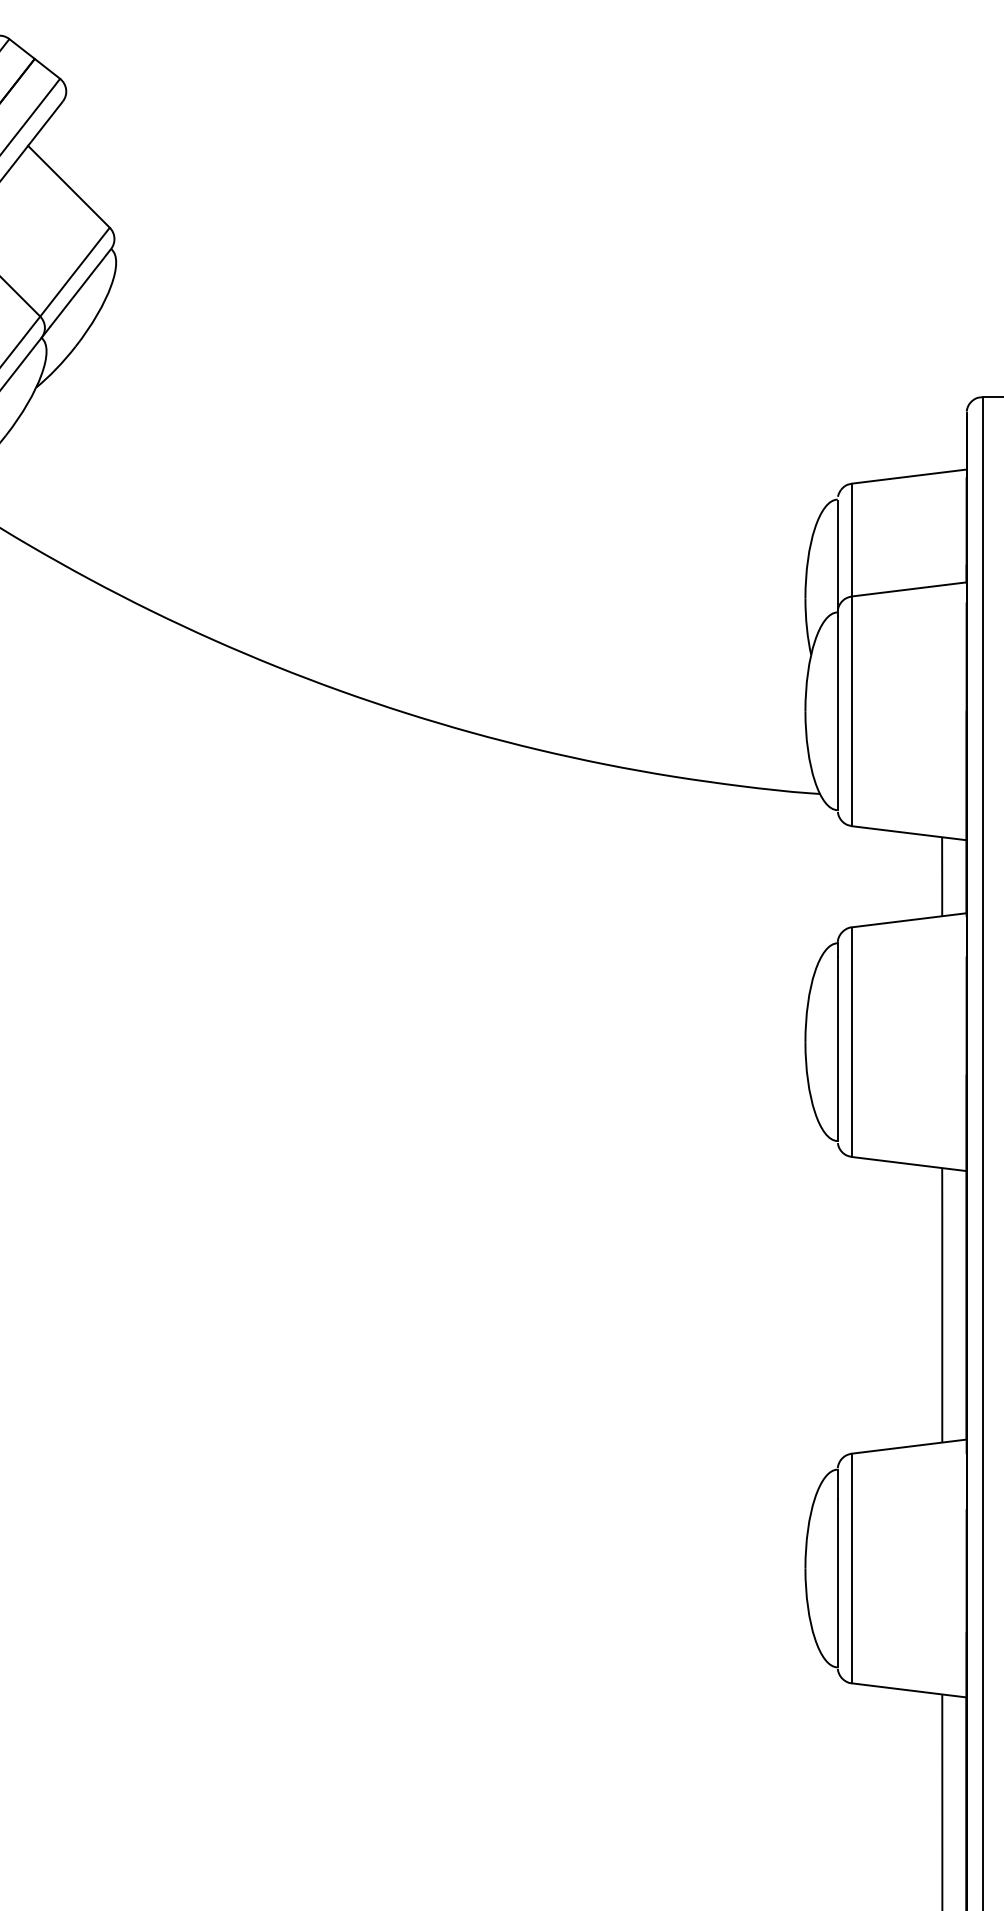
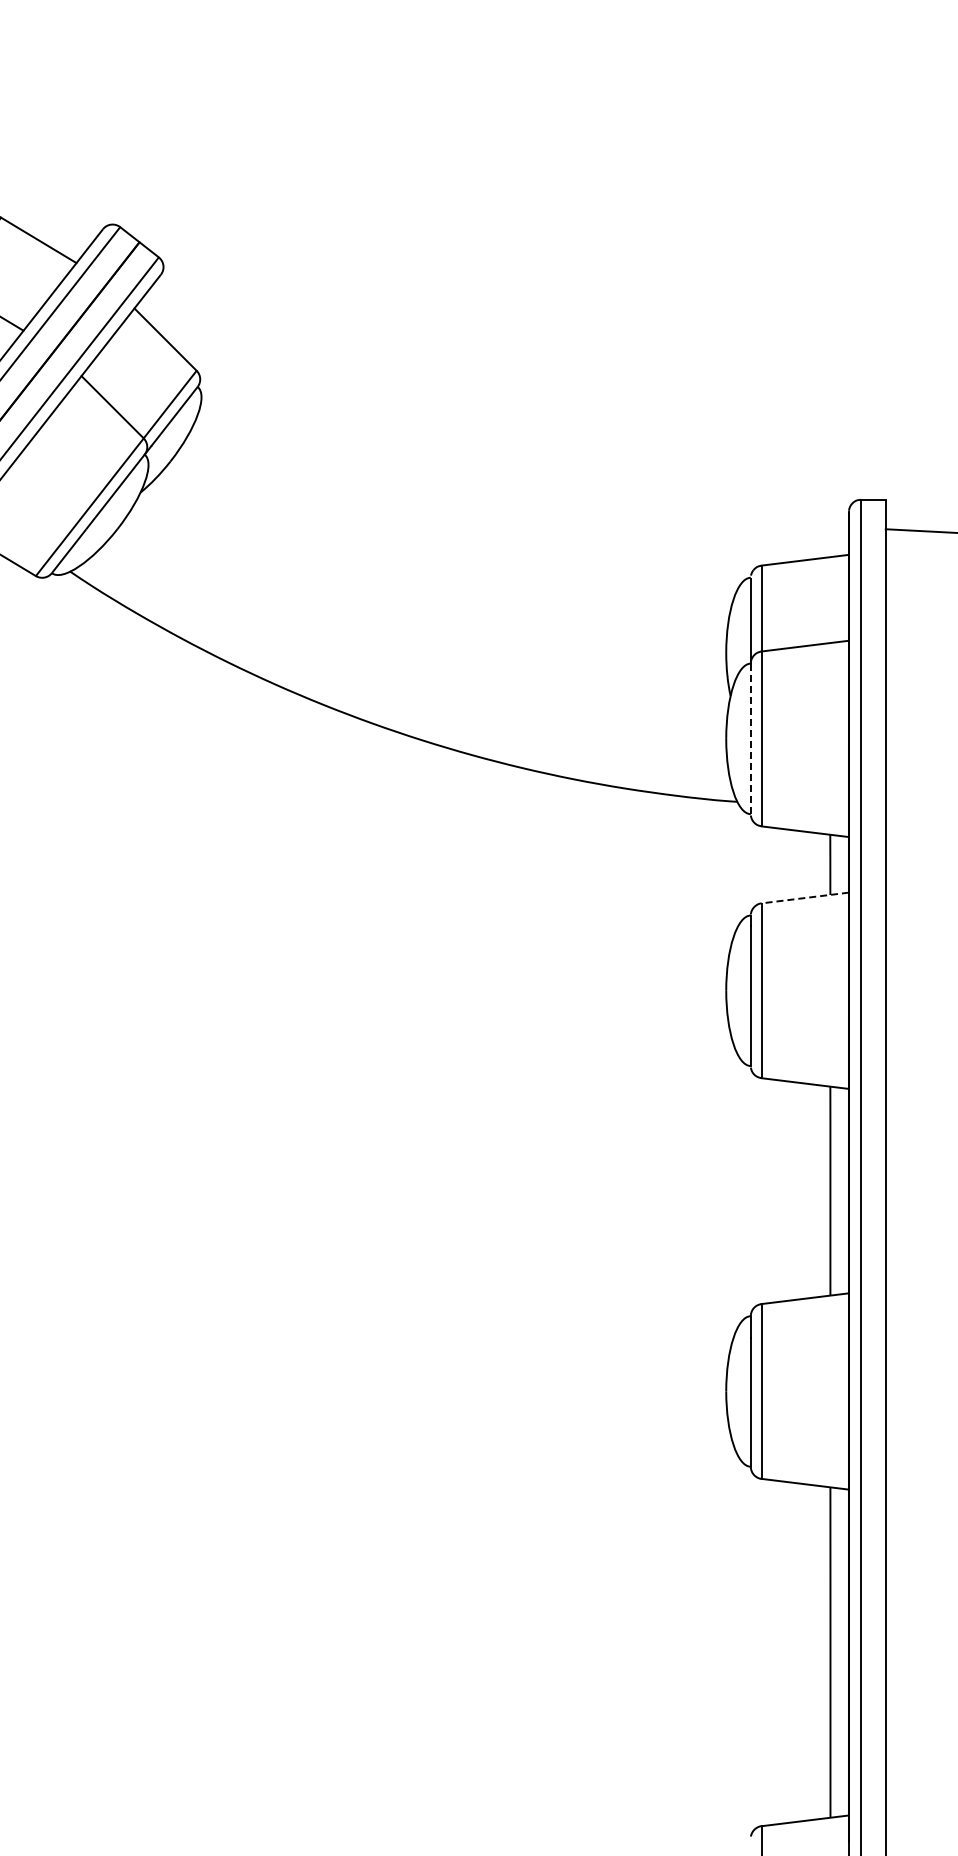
line: (837, 713) -> (750, 740), solid -> dashed
line: (908, 920) -> (804, 898), solid -> dashed

